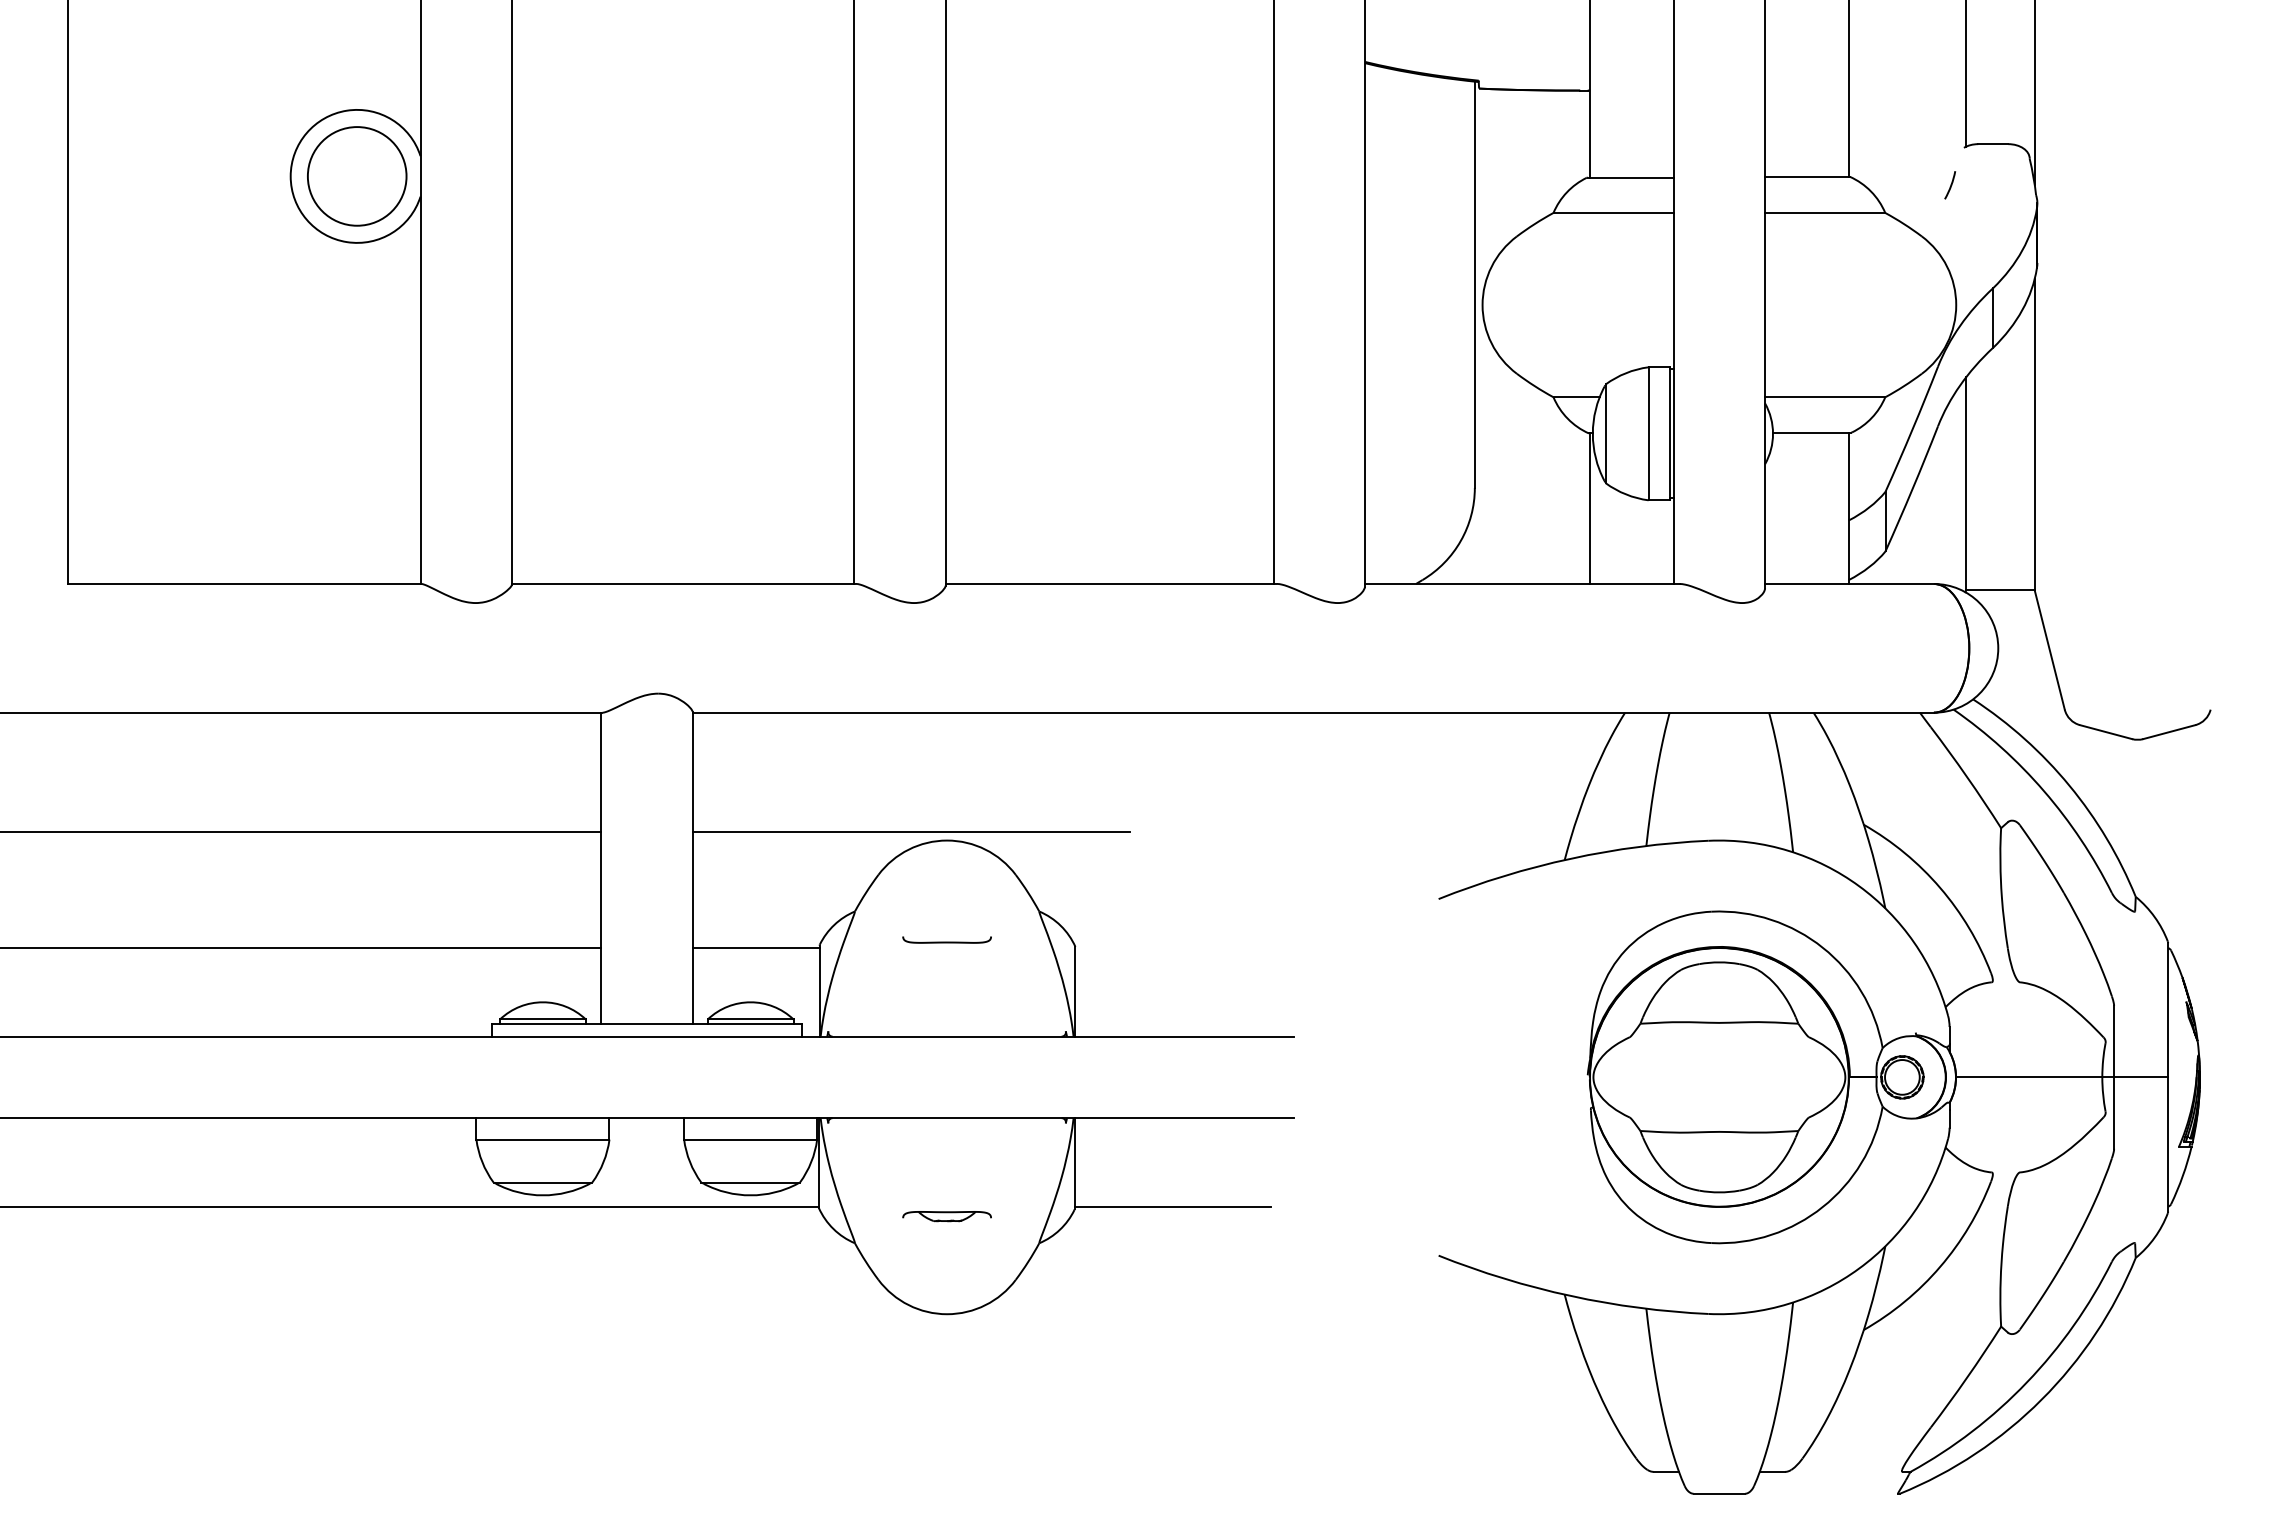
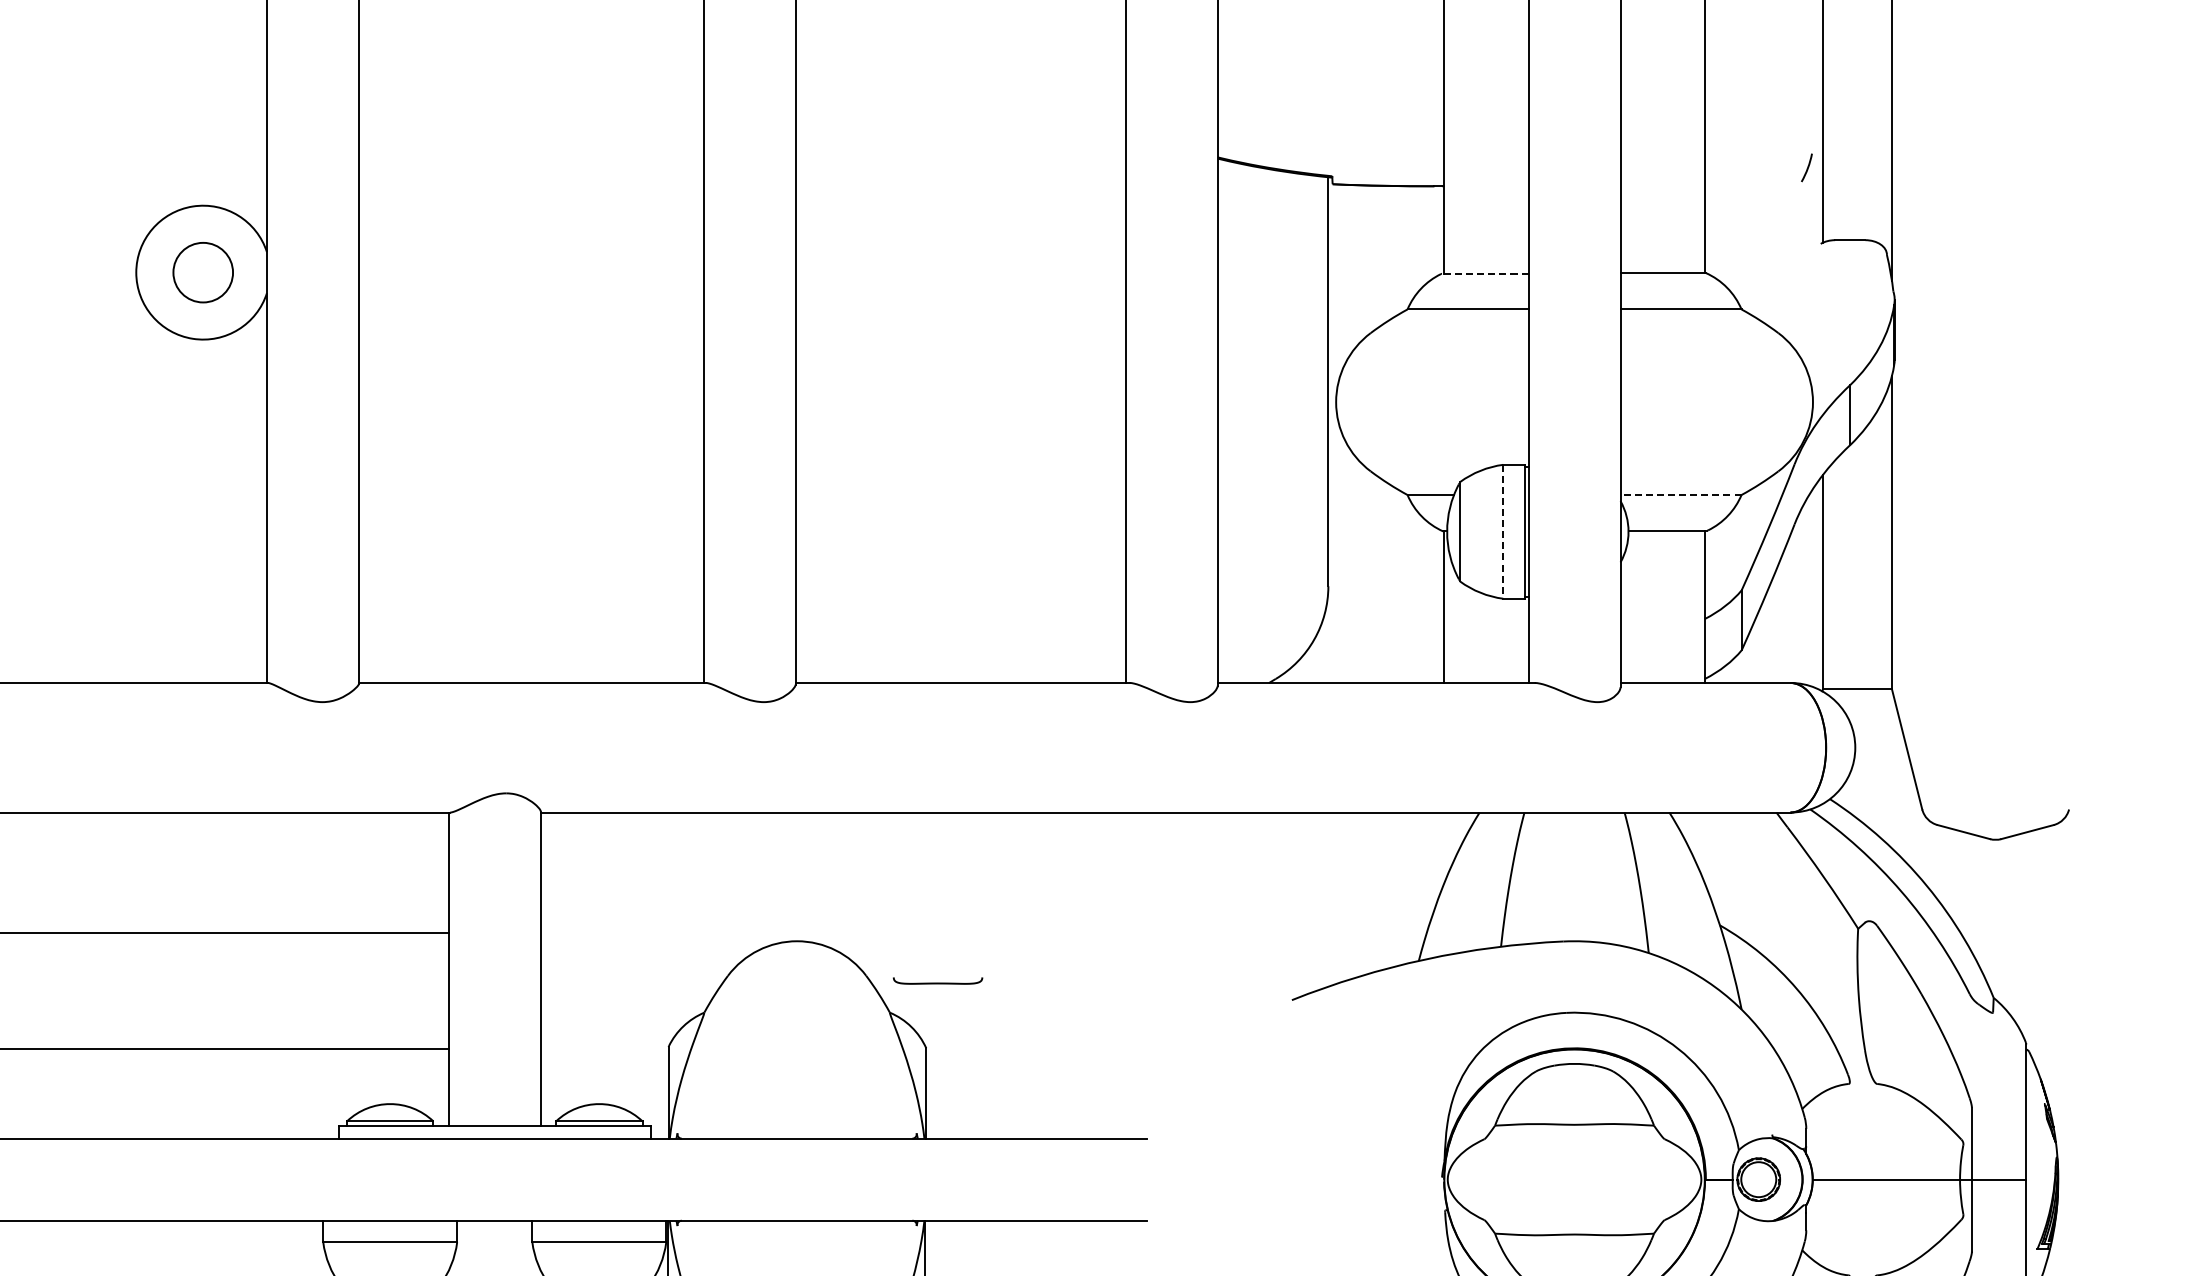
circle: (356, 176) -> (202, 272), size x0.6
line: (1630, 177) -> (1485, 273), solid -> dashed
curve: (1950, 185) -> (1807, 168), moved
line: (1824, 397) -> (1680, 495), solid -> dashed
line: (1648, 433) -> (1503, 531), solid -> dashed
line: (911, 832) -> (761, 933), removed
curve: (946, 941) -> (937, 982), moved
line: (755, 948) -> (604, 1049), removed

